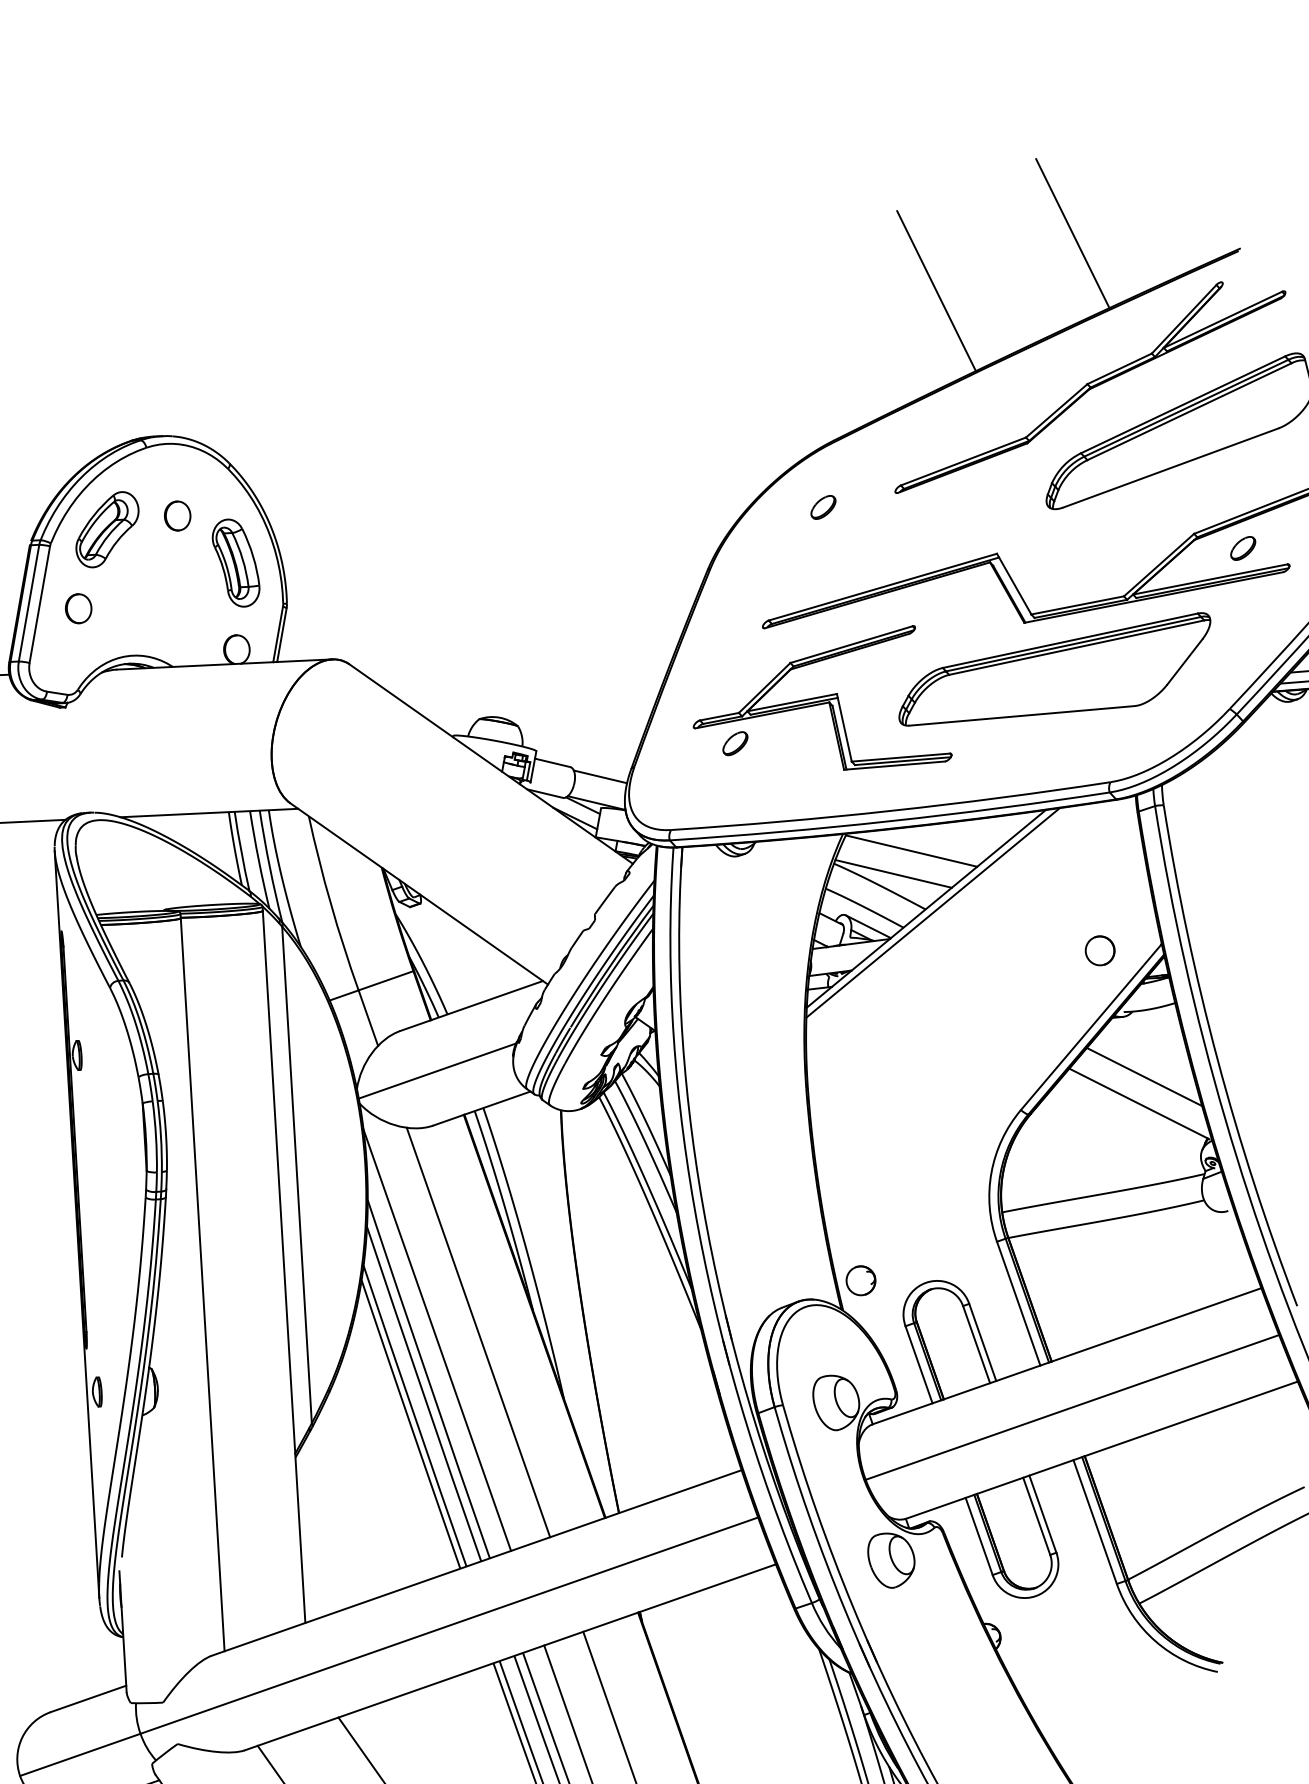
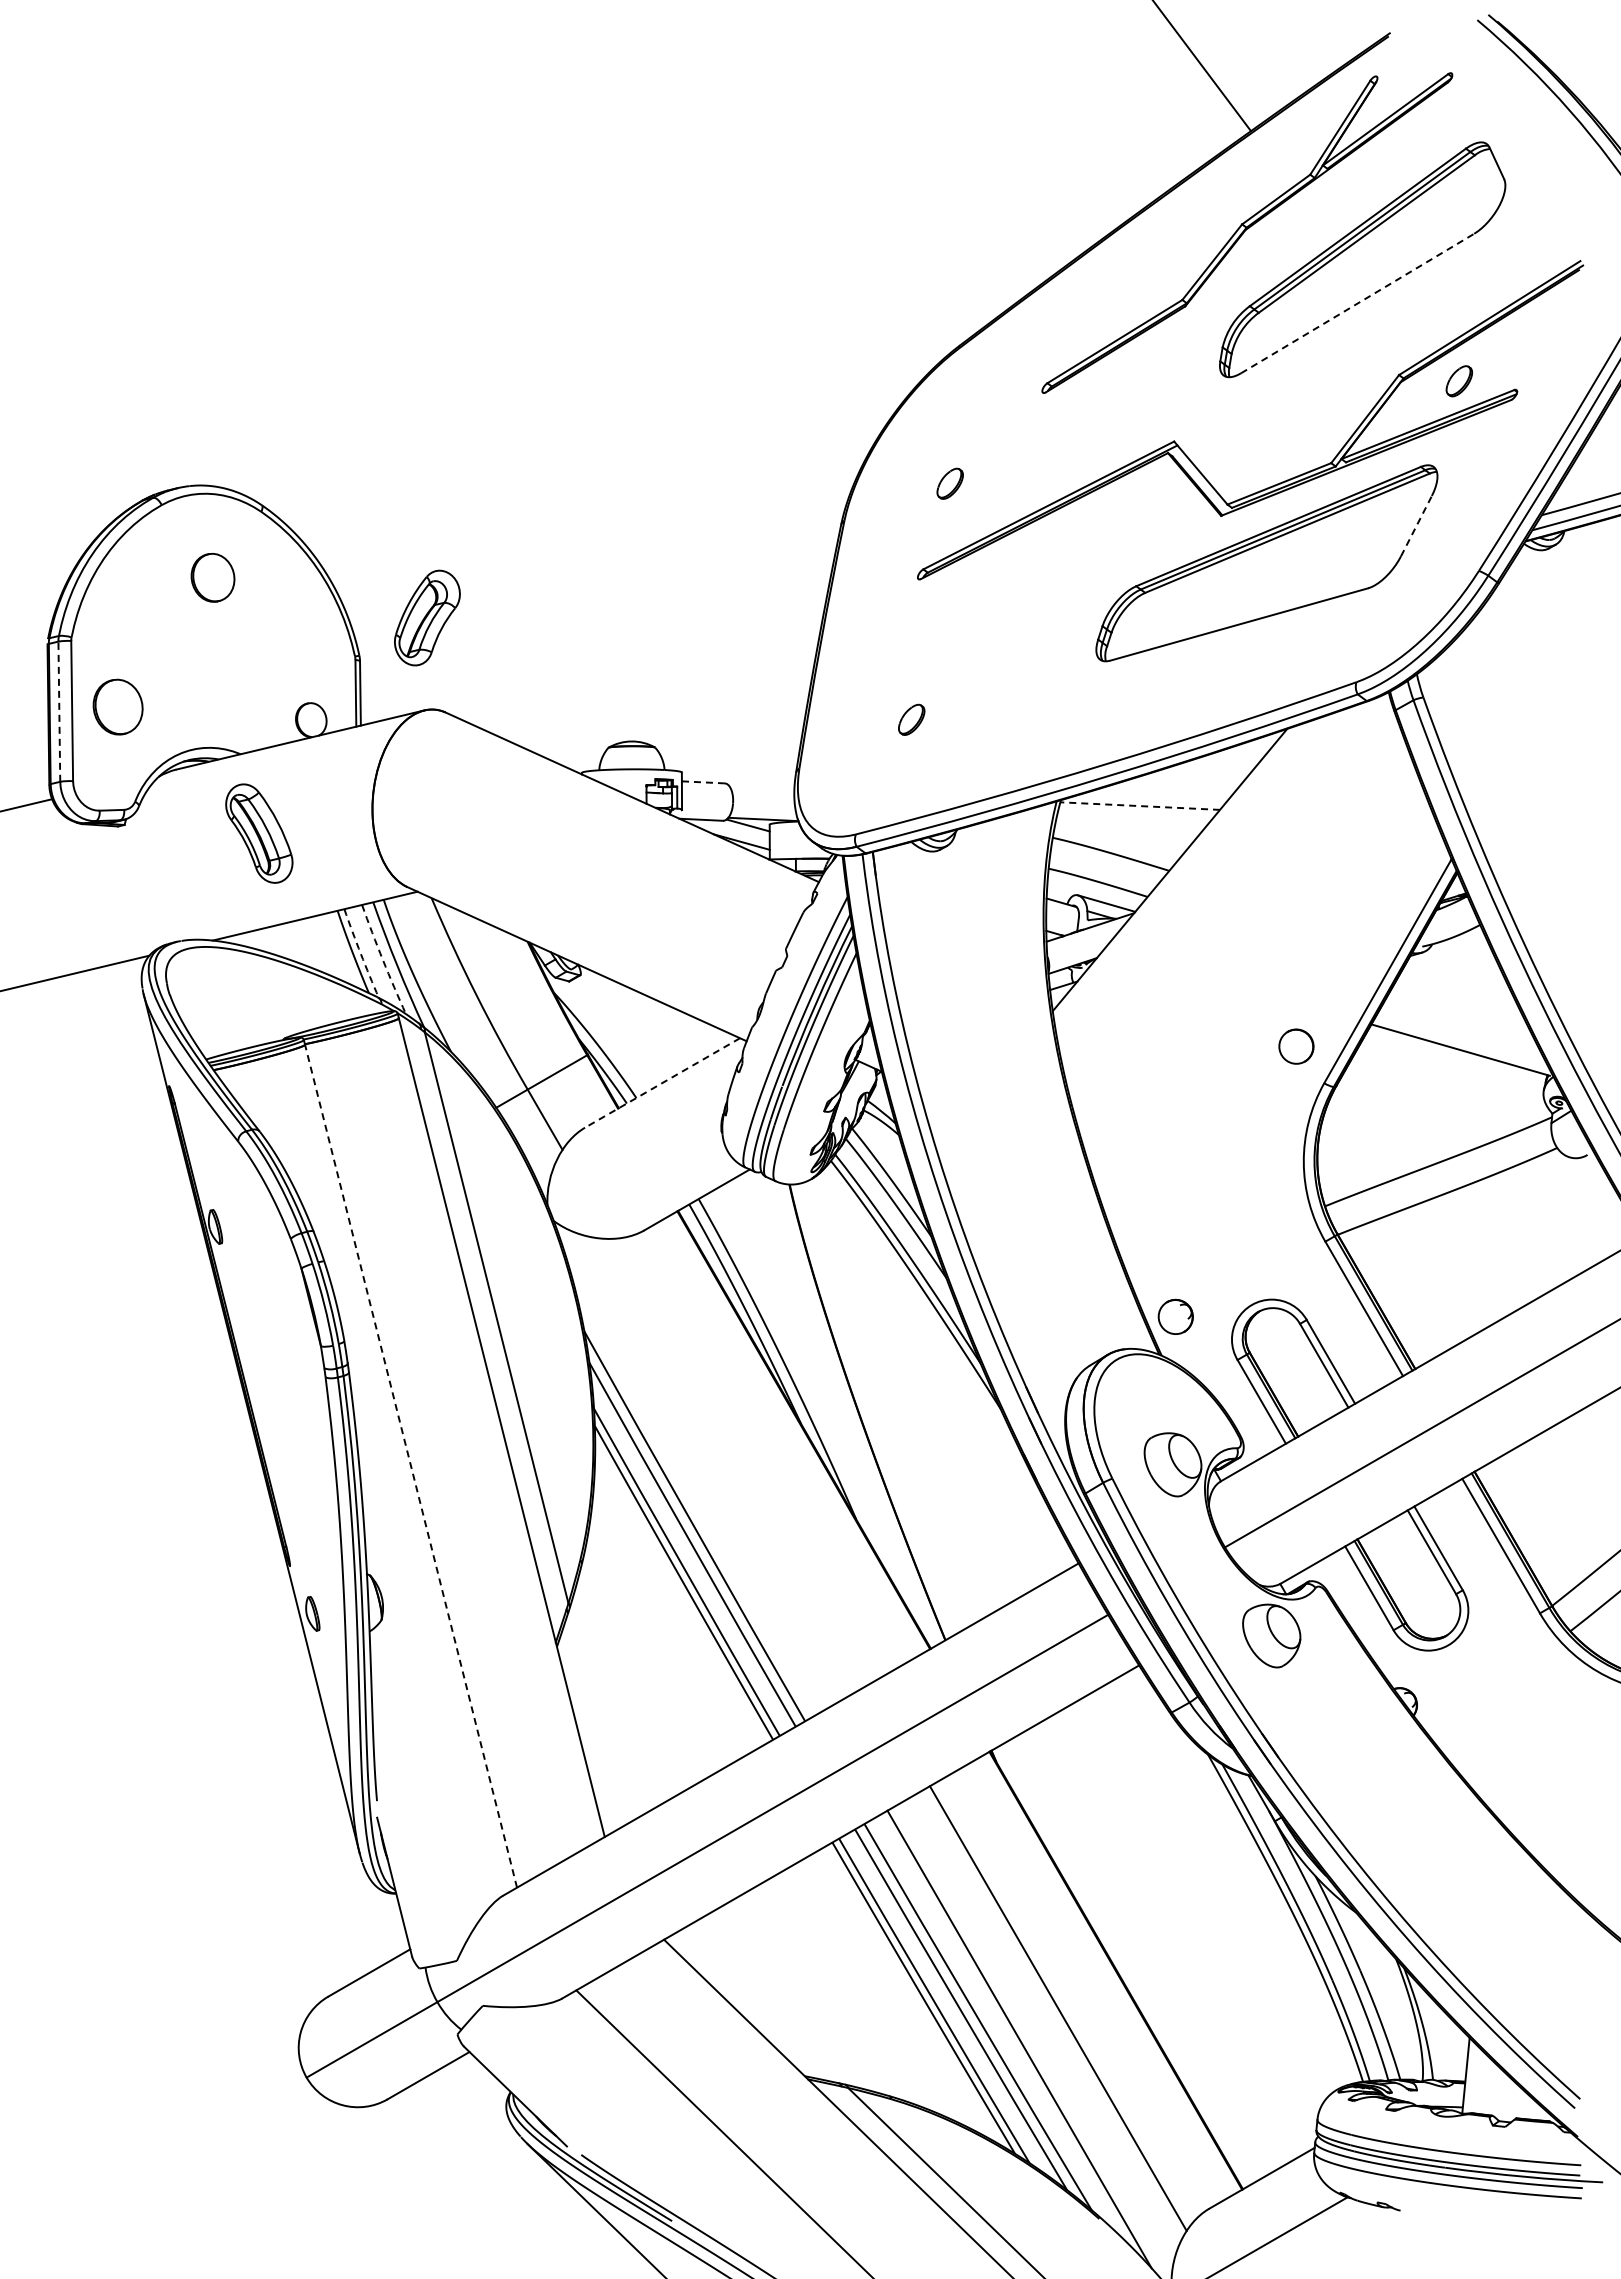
line: (935, 291) -> (1045, 149), removed
line: (1170, 467) -> (1357, 303), solid -> dashed
part: (822, 507) -> (949, 483), moved
part: (177, 515) -> (212, 577), size x1.4
part: (107, 529) -> (427, 617), moved
part: (236, 563) -> (259, 833), moved
line: (29, 603) -> (59, 711), solid -> dashed
part: (78, 608) -> (118, 707), size x1.6
line: (1184, 662) -> (1416, 526), solid -> dashed
part: (832, 689) -> (1012, 635), removed
line: (552, 762) -> (703, 782), solid -> dashed
line: (600, 776) -> (761, 787), removed
arc: (241, 851) -> (360, 953), solid -> dashed
line: (911, 851) -> (1140, 806), solid -> dashed
arc: (258, 860) -> (382, 960), solid -> dashed
line: (893, 873) -> (1124, 836), removed
line: (932, 912) -> (1178, 872), removed
part: (1100, 950) -> (1296, 1046), moved
line: (471, 1006) -> (662, 1083), solid -> dashed
line: (437, 1070) -> (636, 1165), removed
line: (1144, 1076) -> (1460, 1017), removed
line: (203, 1285) -> (411, 1466), solid -> dashed
line: (477, 1331) -> (741, 1460), removed
line: (437, 1340) -> (696, 1479), removed

